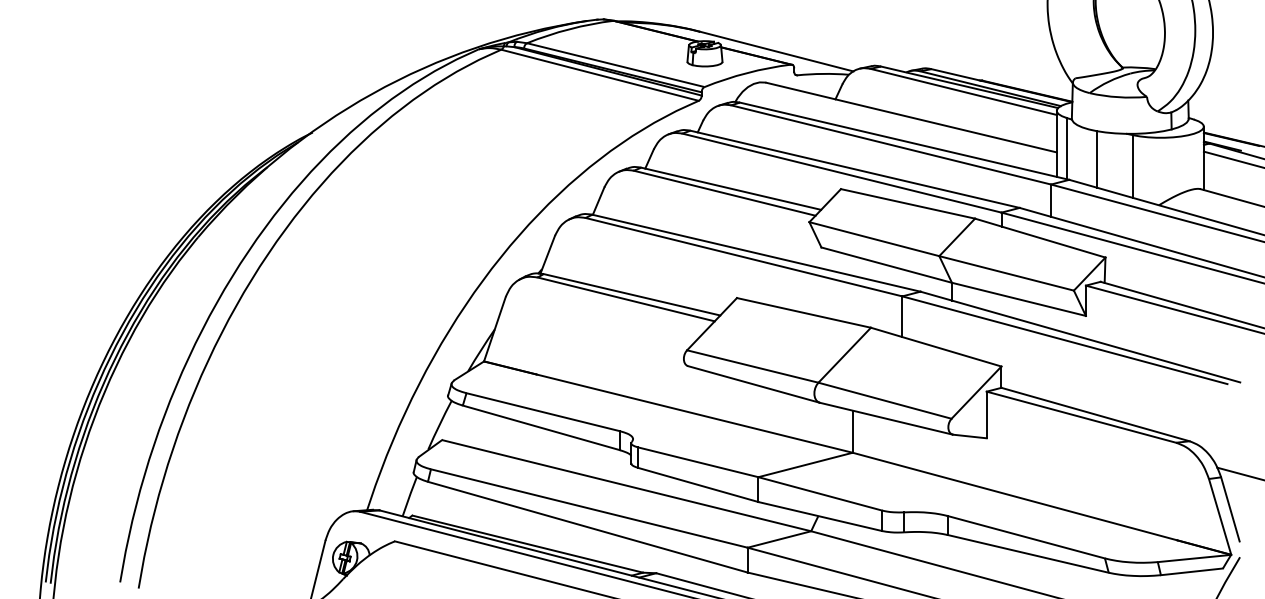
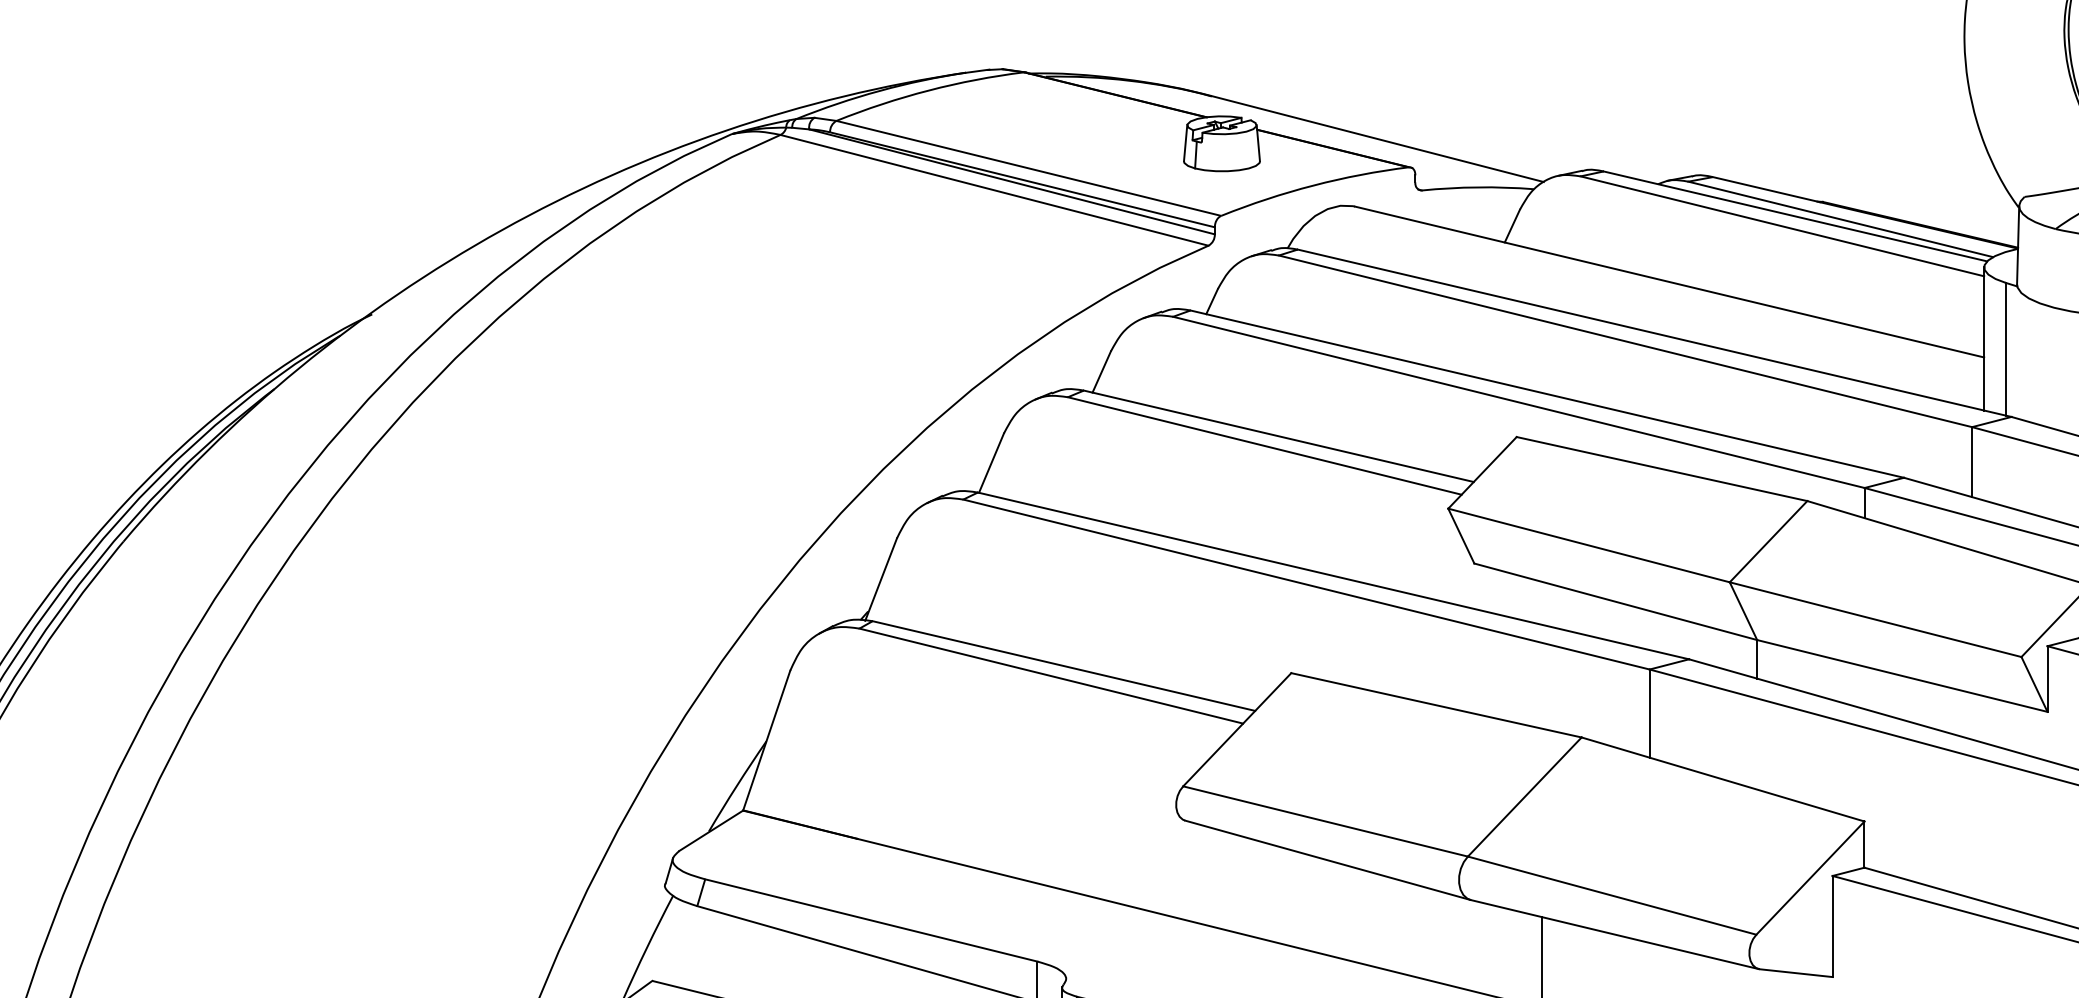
line: (1097, 159) -> (2072, 372), removed

